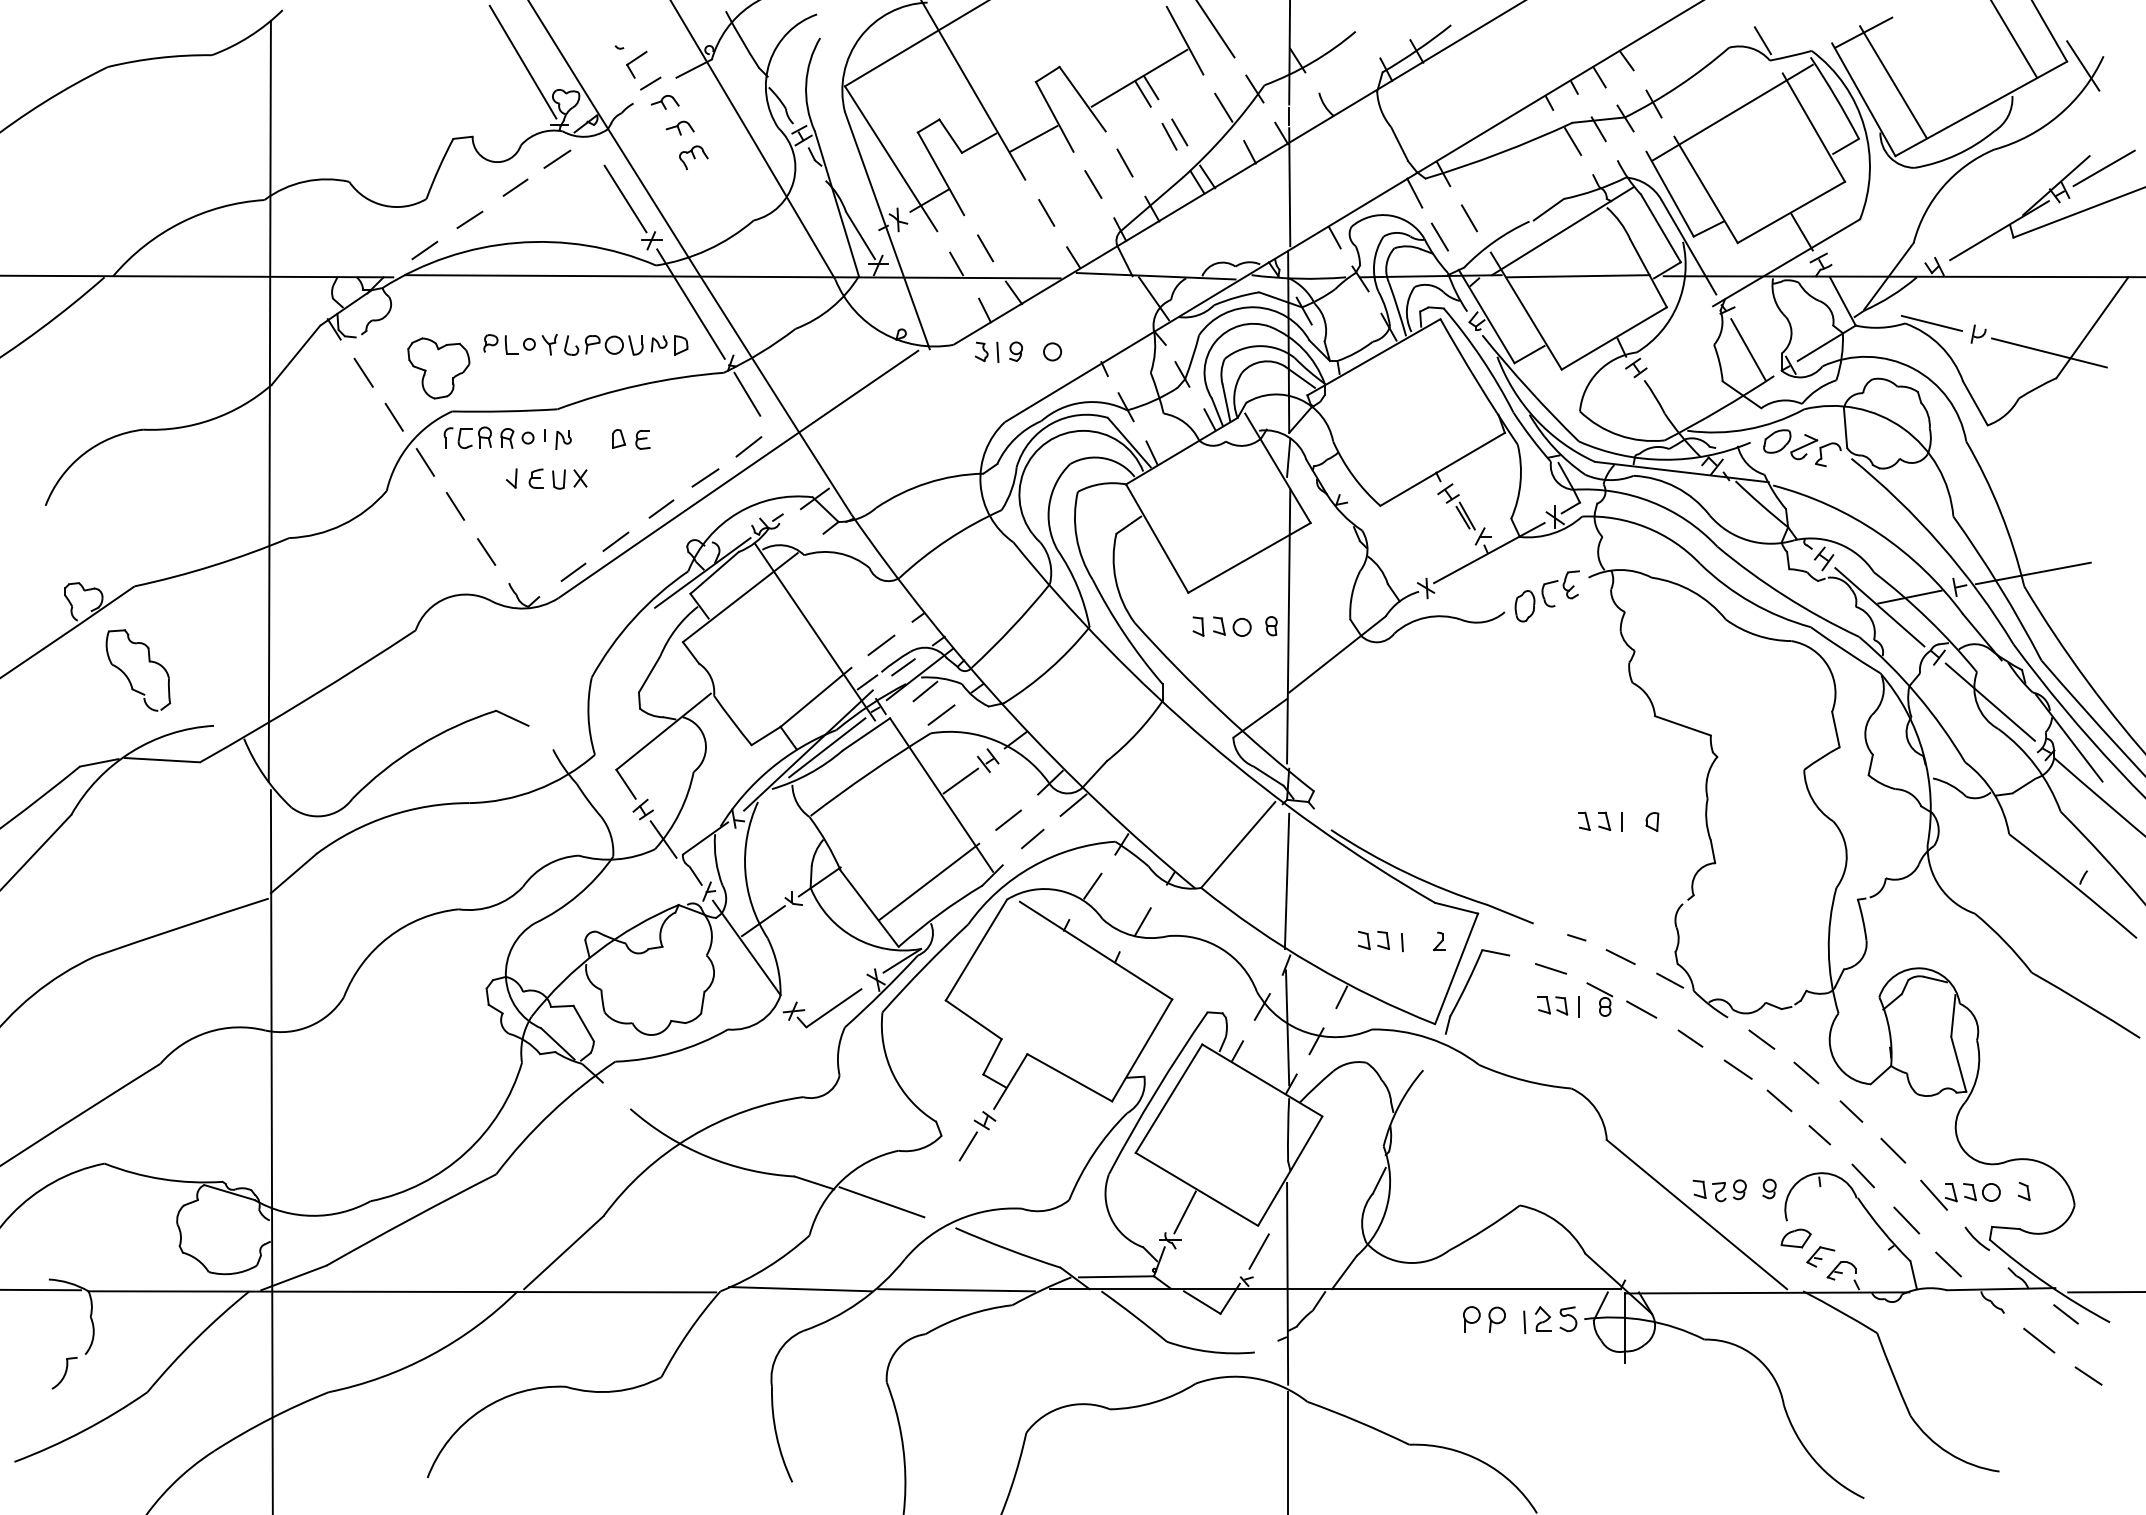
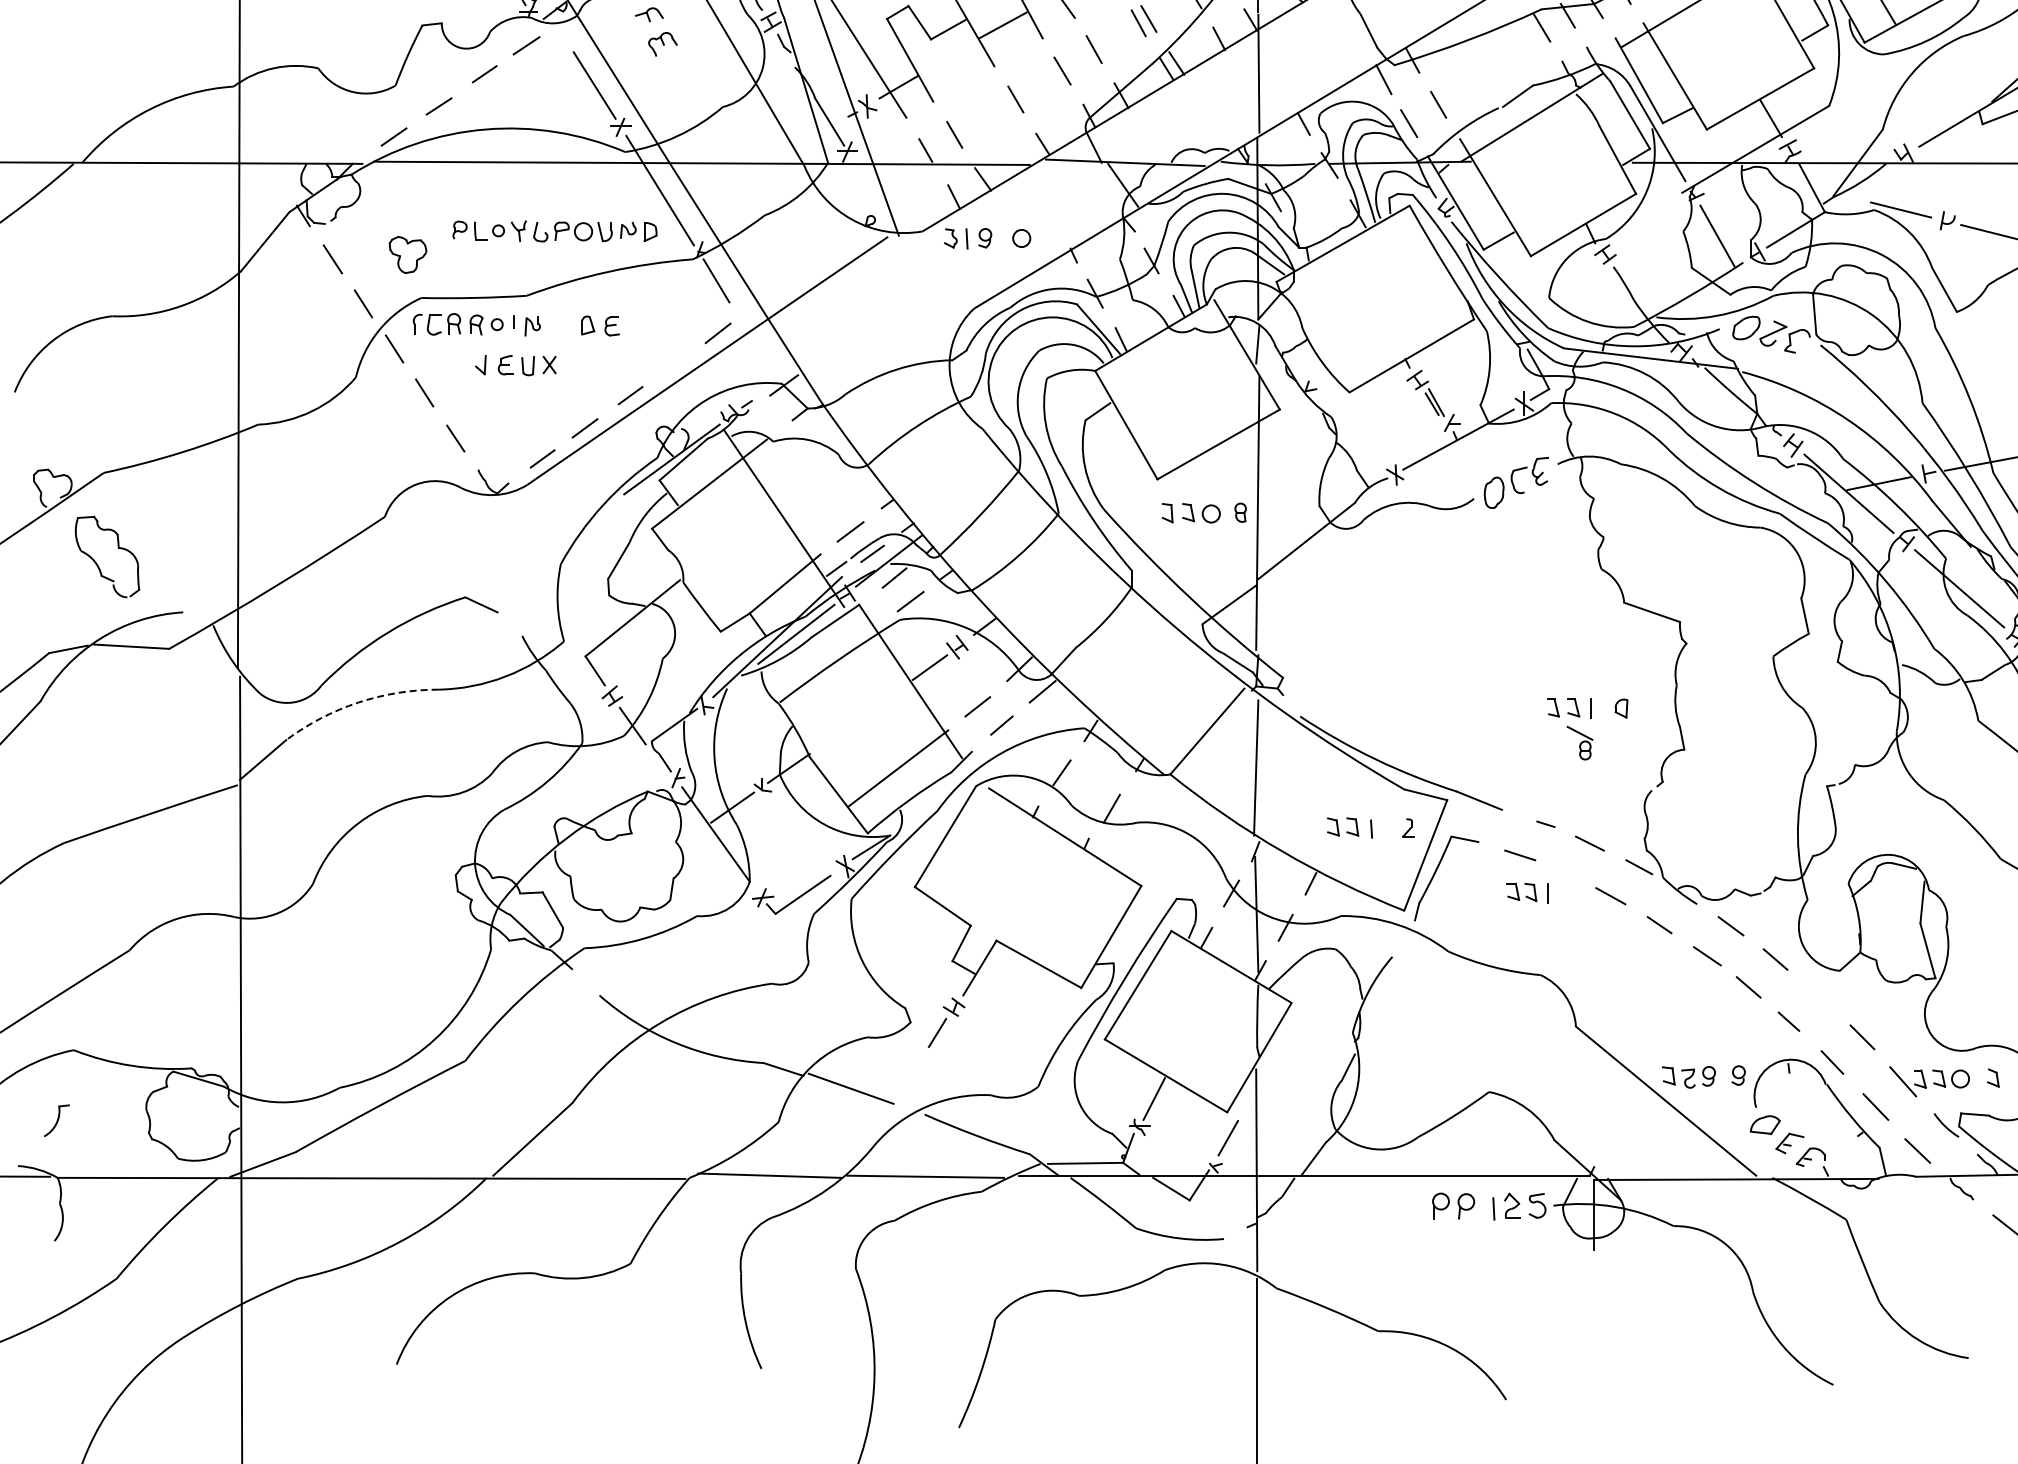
line: (1578, 276) -> (1547, 163), removed
part: (438, 368) -> (407, 255), size x0.6
line: (705, 477) -> (674, 364), removed
arc: (389, 816) -> (358, 703), solid -> dashed
part: (1599, 999) -> (1579, 743), moved
line: (1851, 1111) -> (1820, 998), removed
part: (64, 1373) -> (56, 1121), moved

